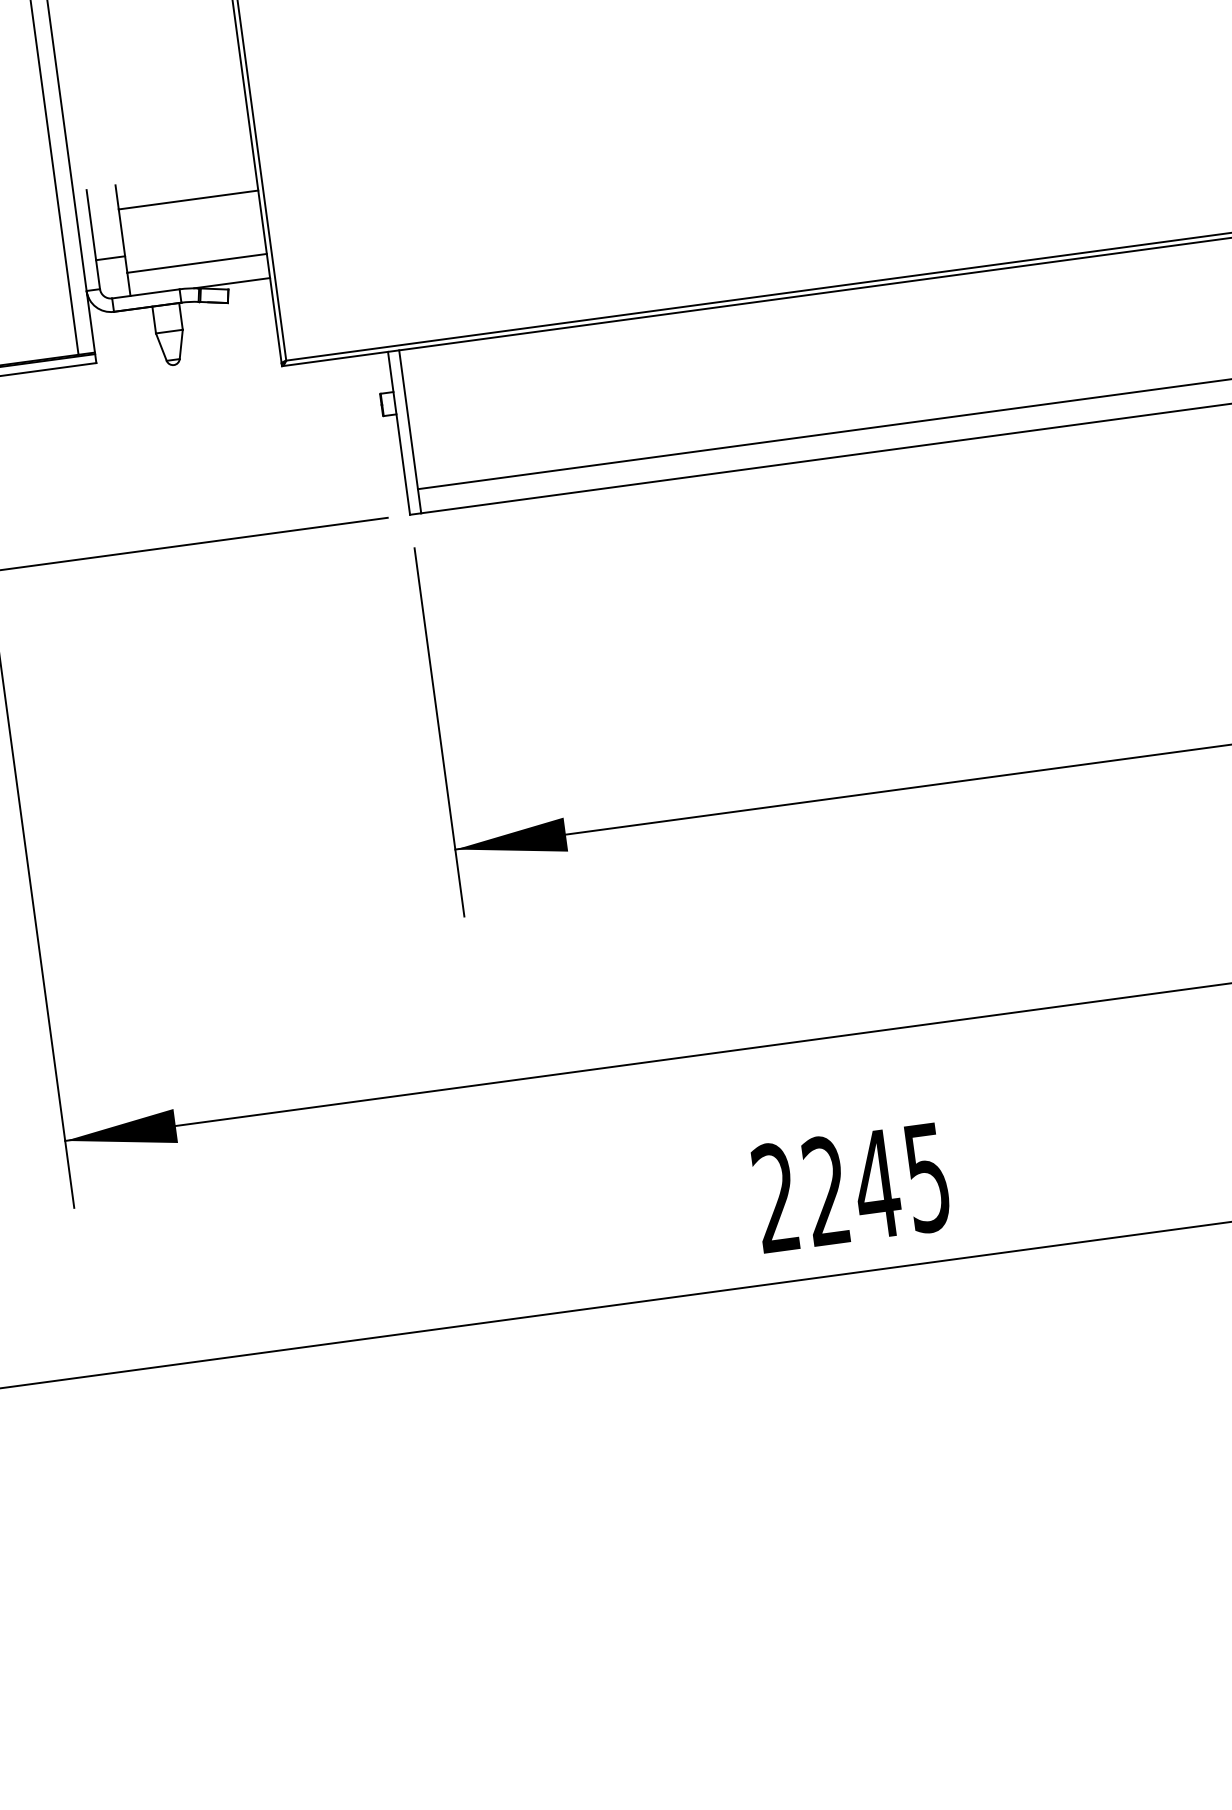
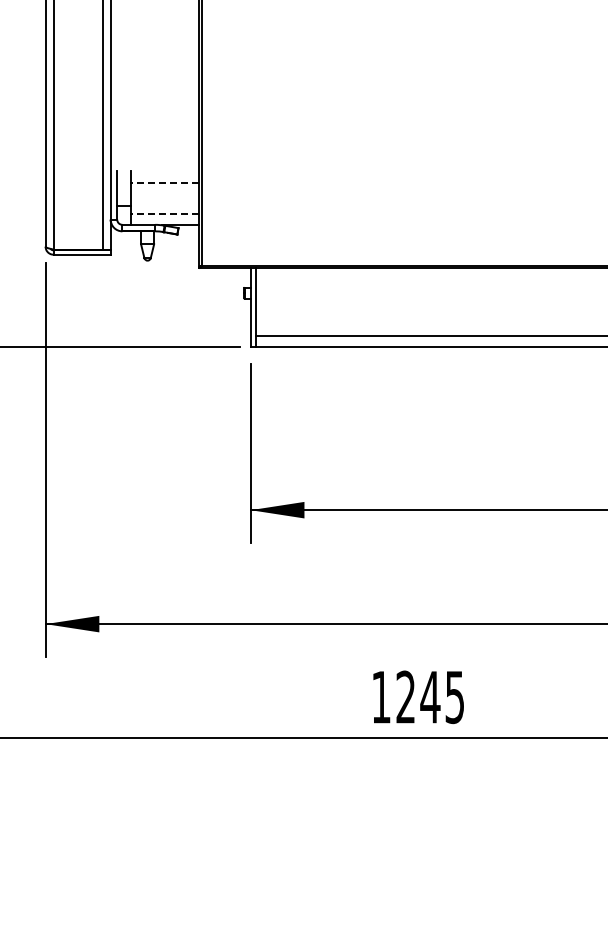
line: (188, 199) -> (165, 182), solid -> dashed
line: (197, 263) -> (165, 213), solid -> dashed
text: (776, 1196) -> (381, 696), 2245 -> 1245

